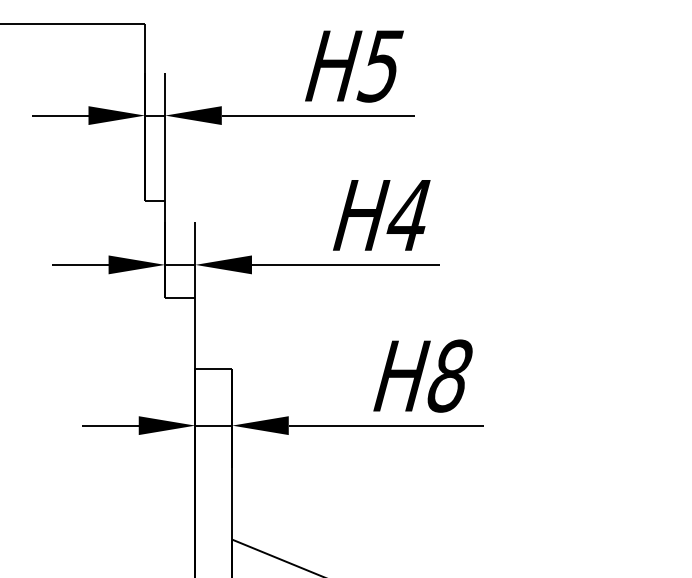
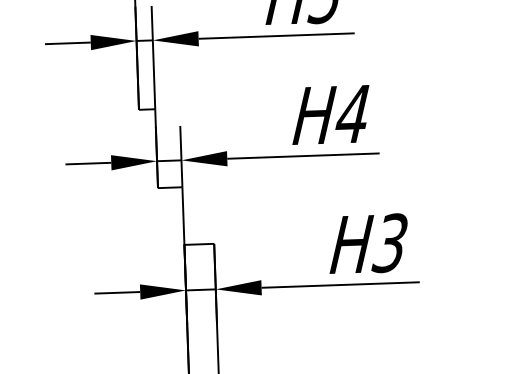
text: (448, 375) -> (389, 242), H8 -> H3

